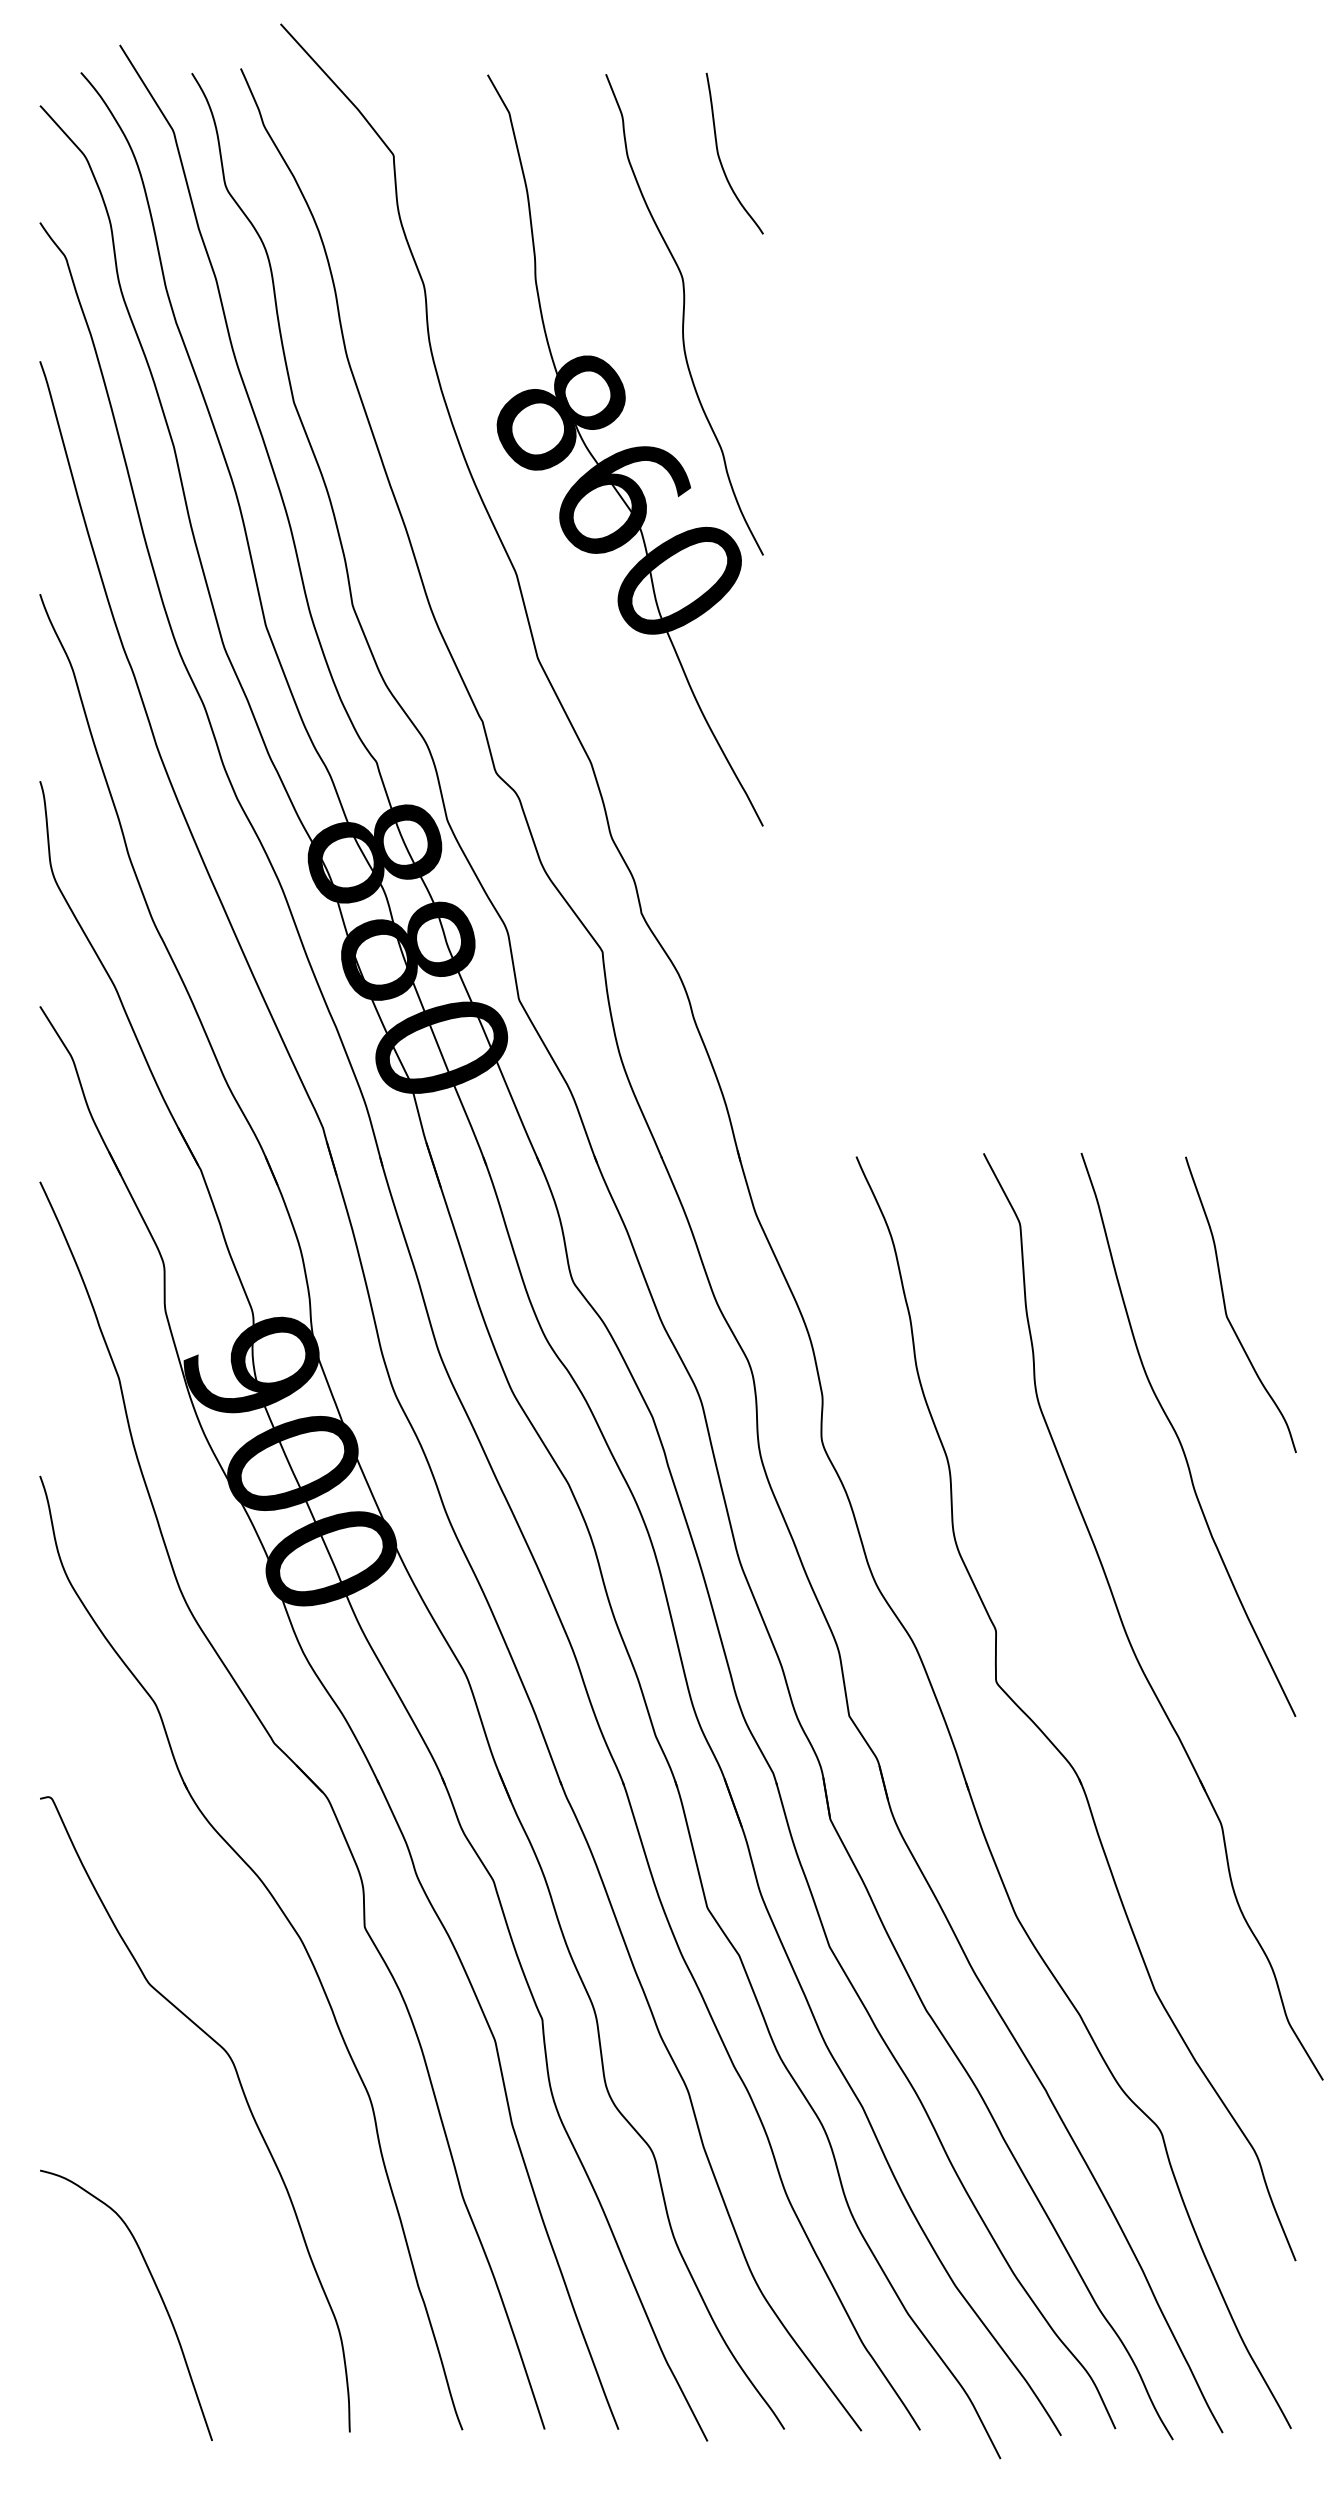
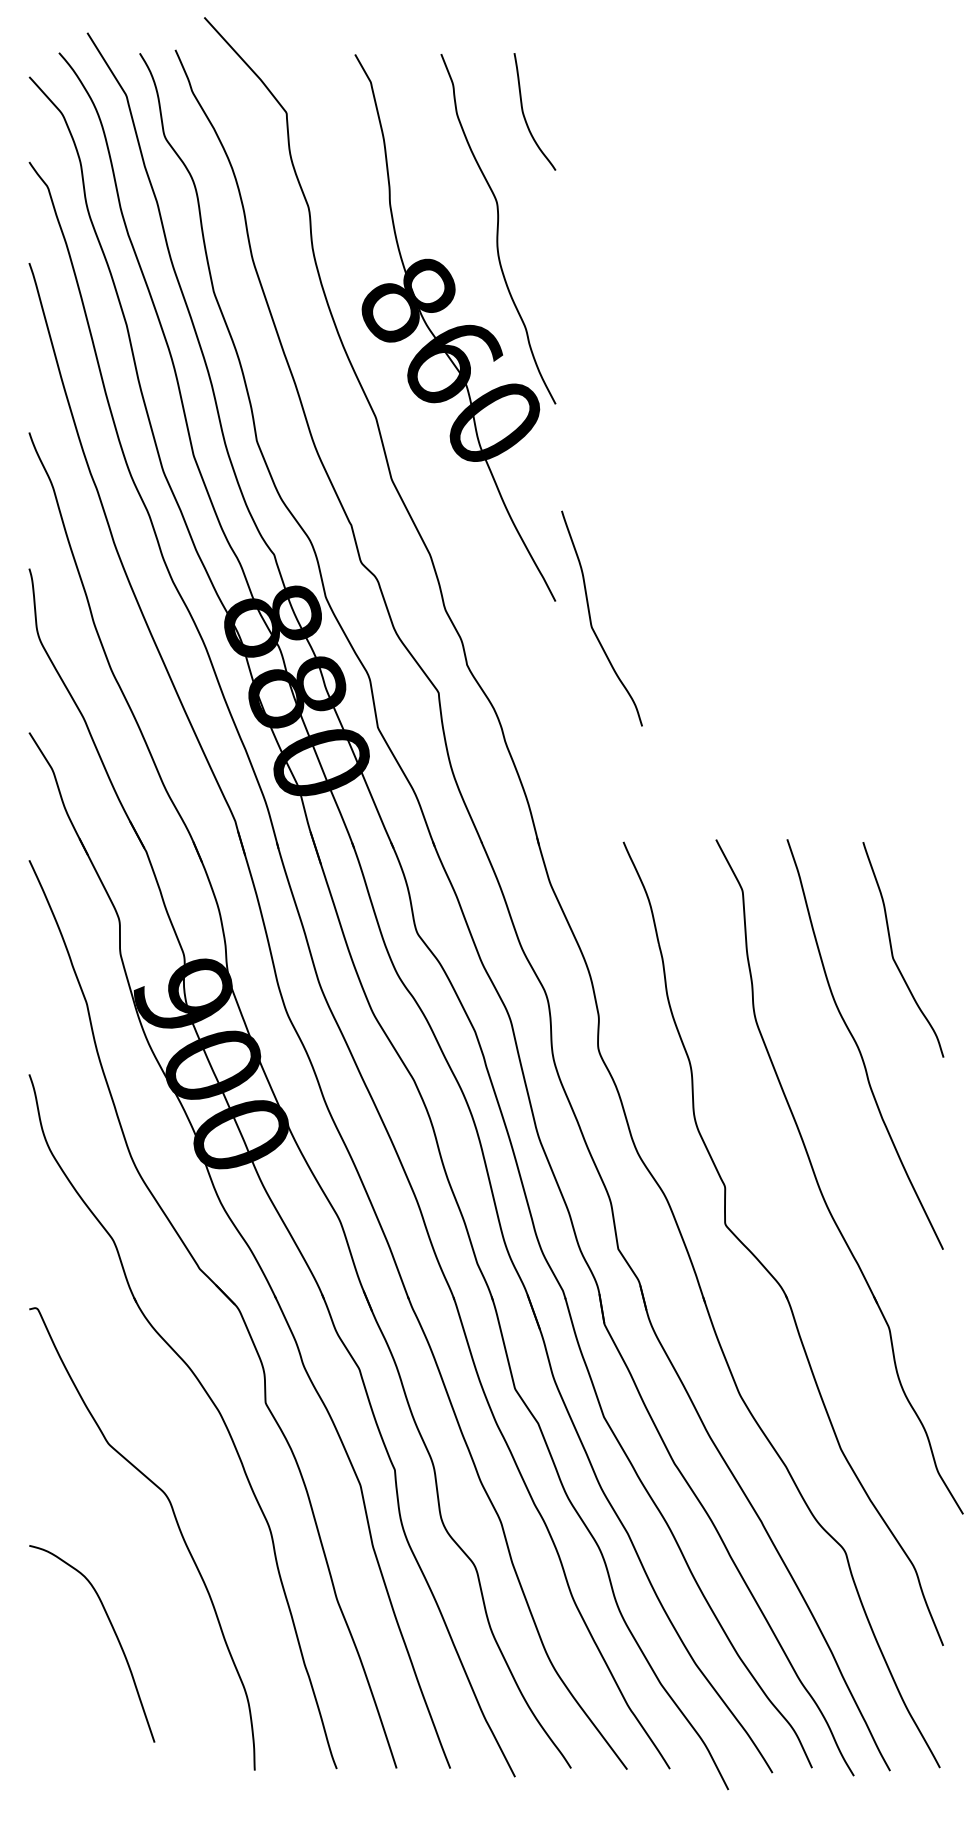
curve: (812, 853) -> (591, 621), added
curve: (156, 2289) -> (114, 1632), moved

